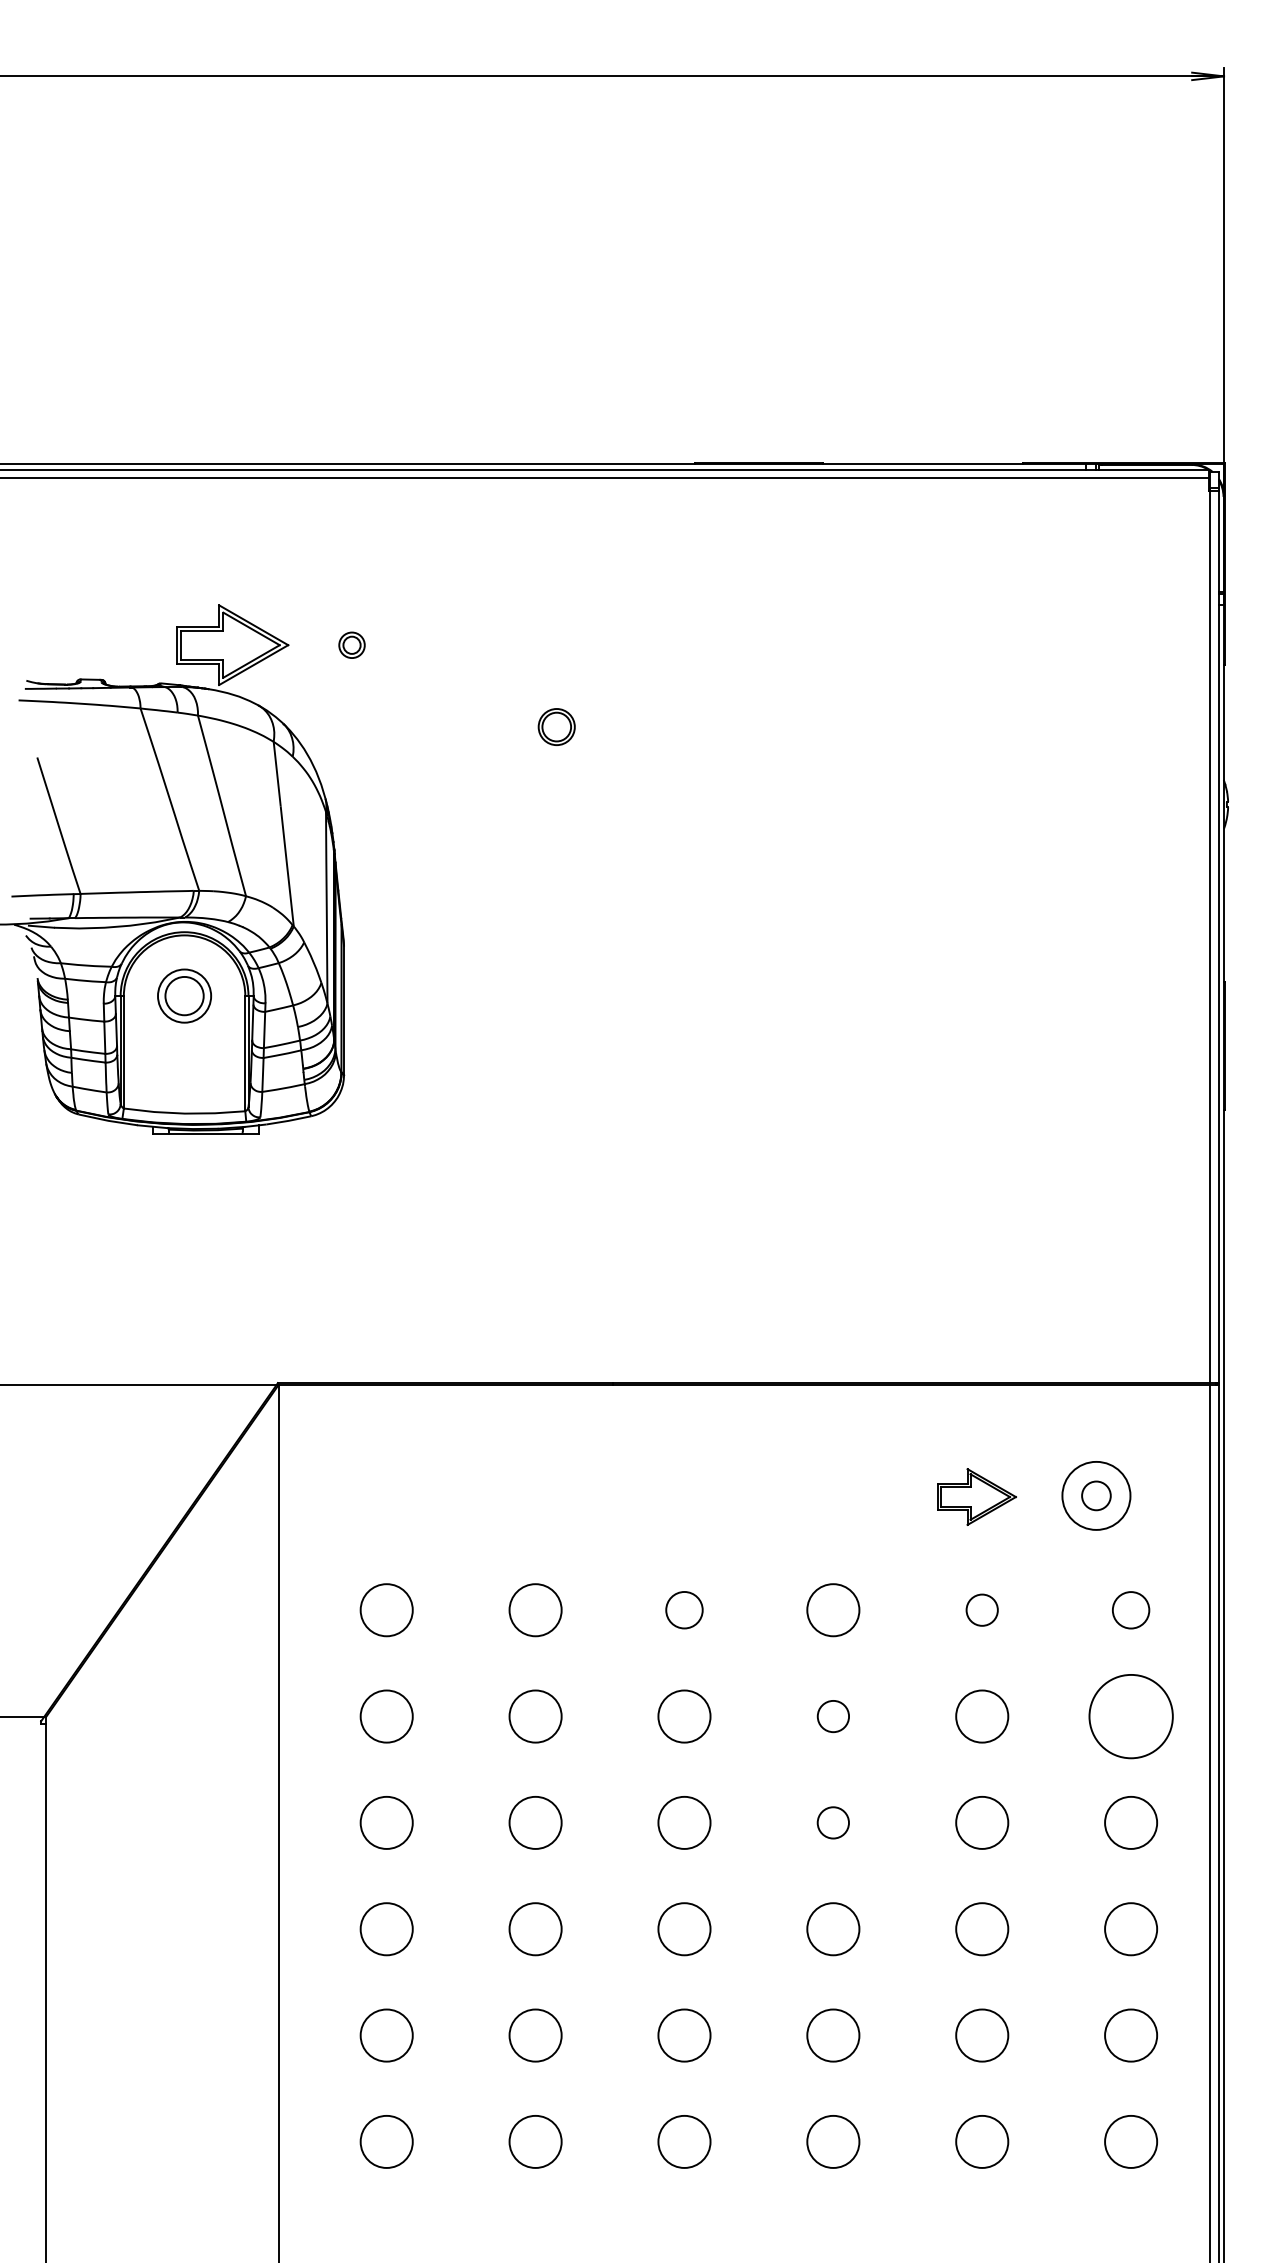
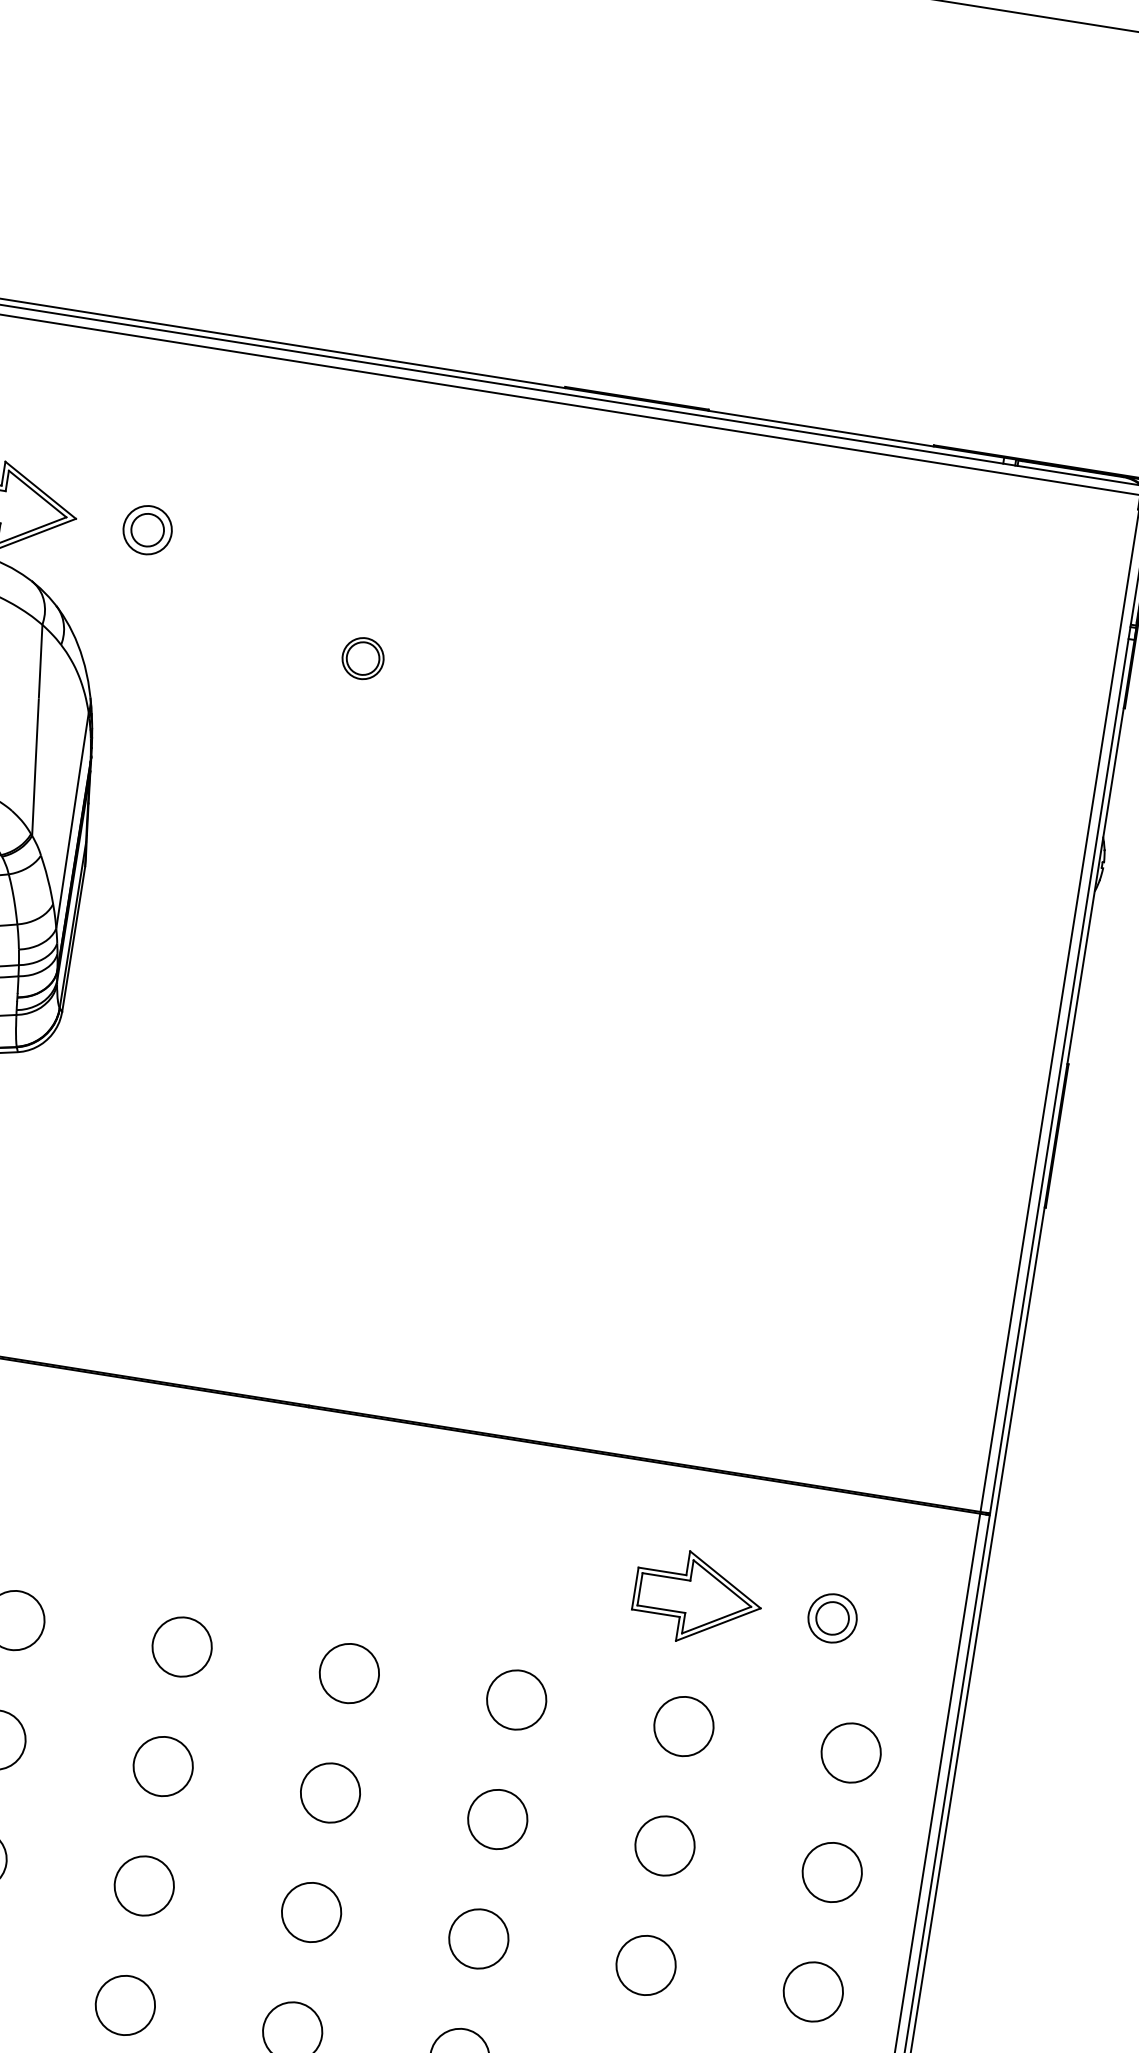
part: (351, 645) -> (146, 530), size x1.67
circle: (1096, 1495) -> (832, 1617), size x0.62
part: (976, 1496) -> (697, 1597), size x1.43
circle: (684, 1610) -> (349, 1673), size x1.43
circle: (982, 1610) -> (684, 1726), size x1.67
circle: (1130, 1610) -> (850, 1753), size x1.43
circle: (833, 1716) -> (497, 1819), size x1.67
circle: (1130, 1716) -> (831, 1872), size x0.62
circle: (833, 1822) -> (479, 1938), size x1.67

